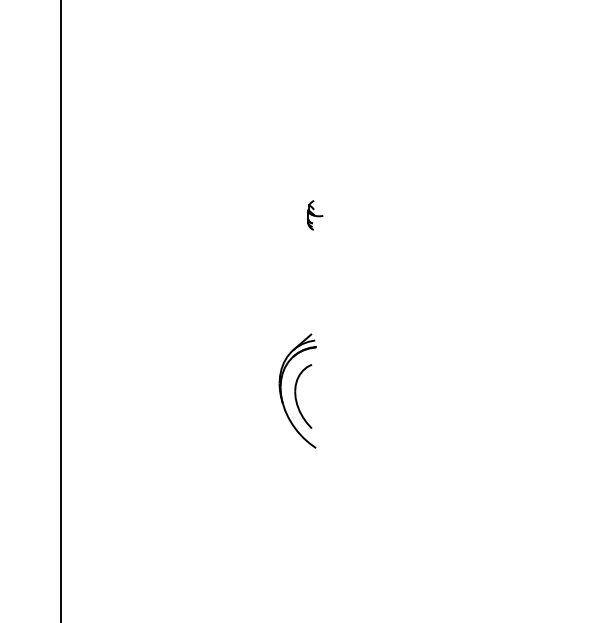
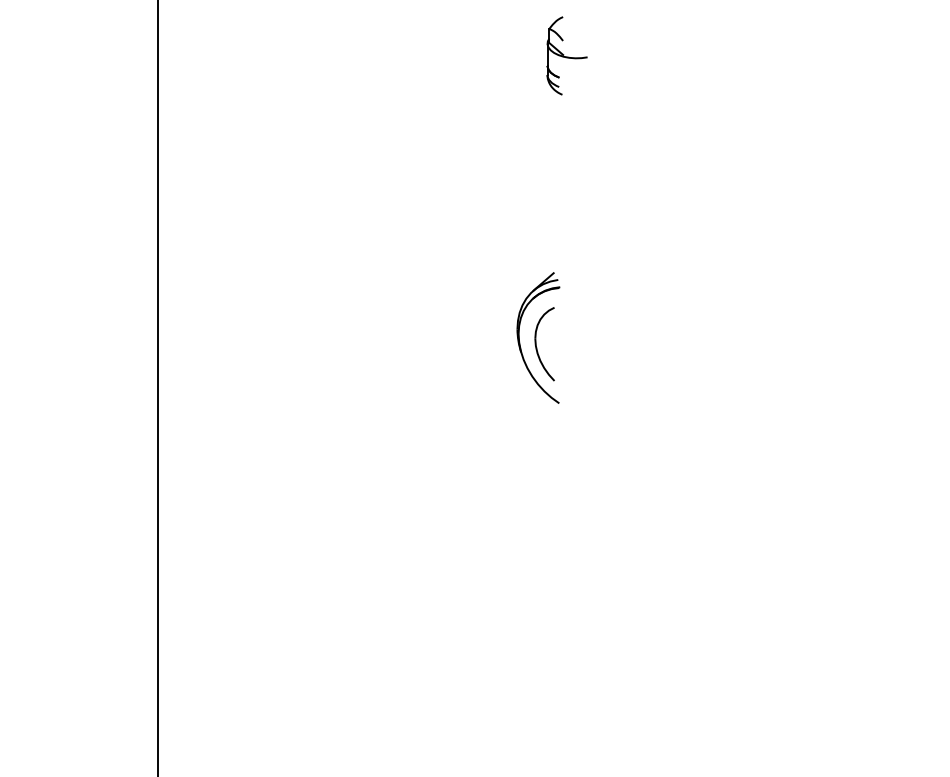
part: (315, 215) -> (566, 56), size x1.67
part: (297, 390) -> (537, 337), size x0.71

